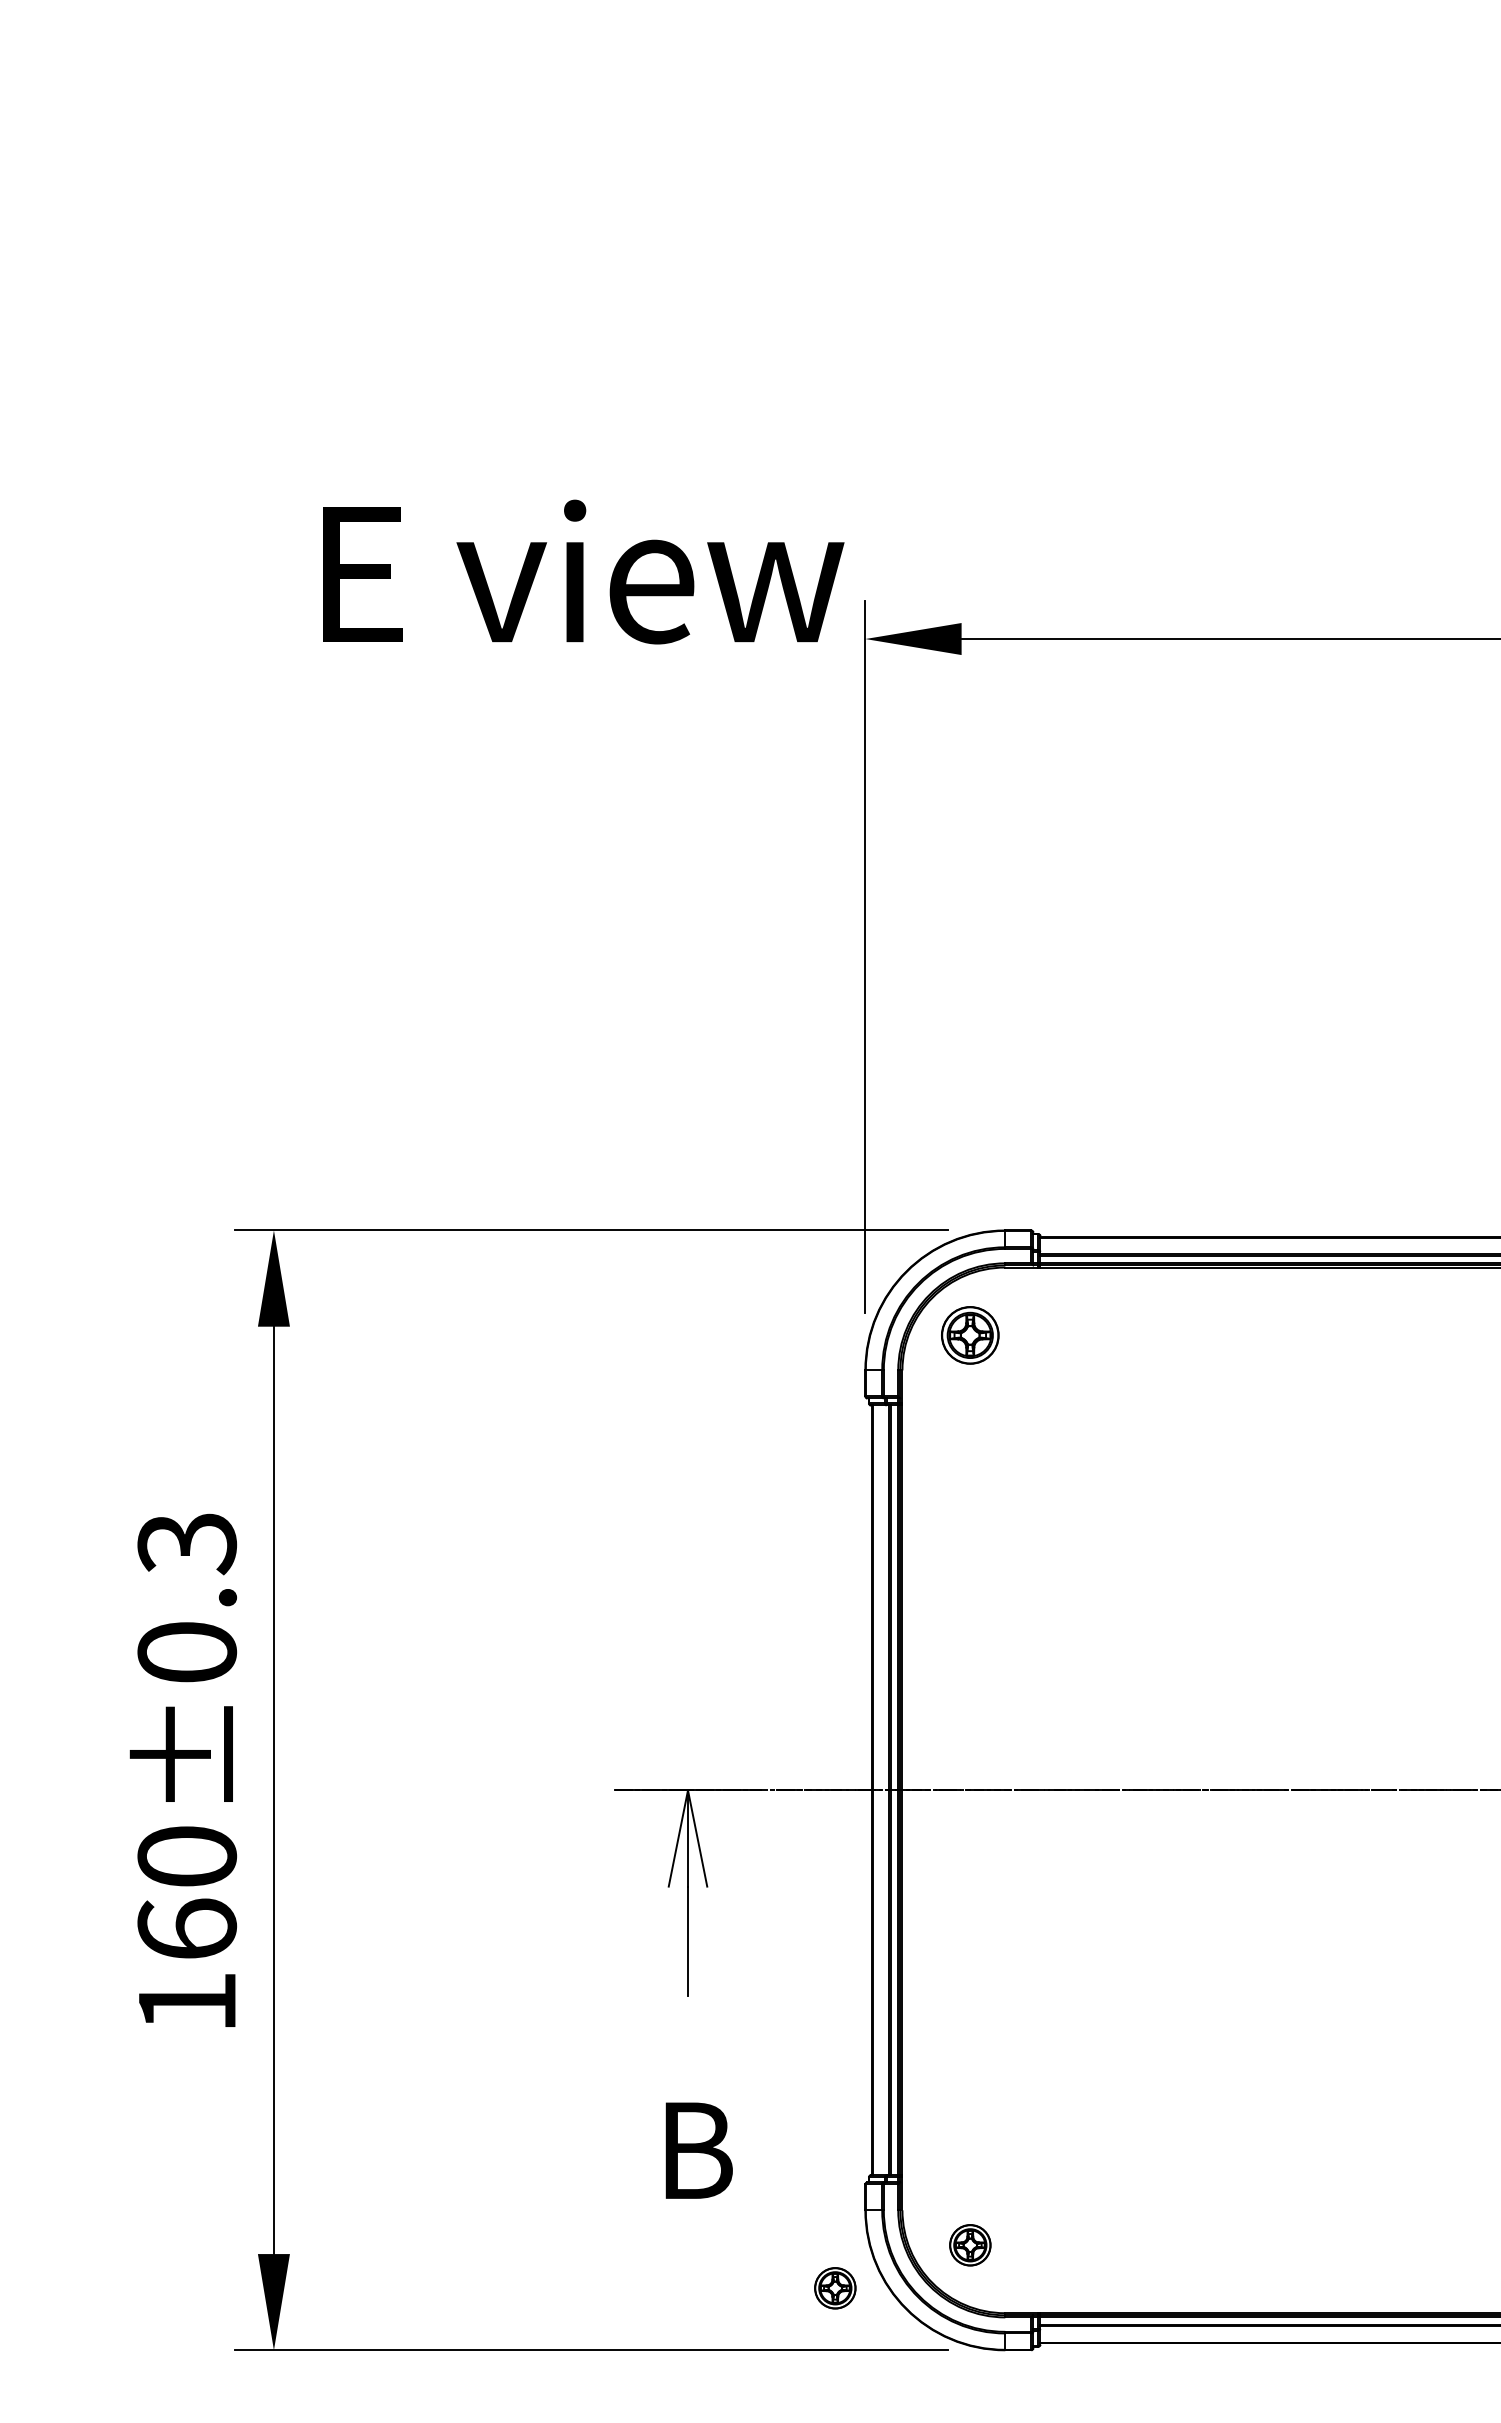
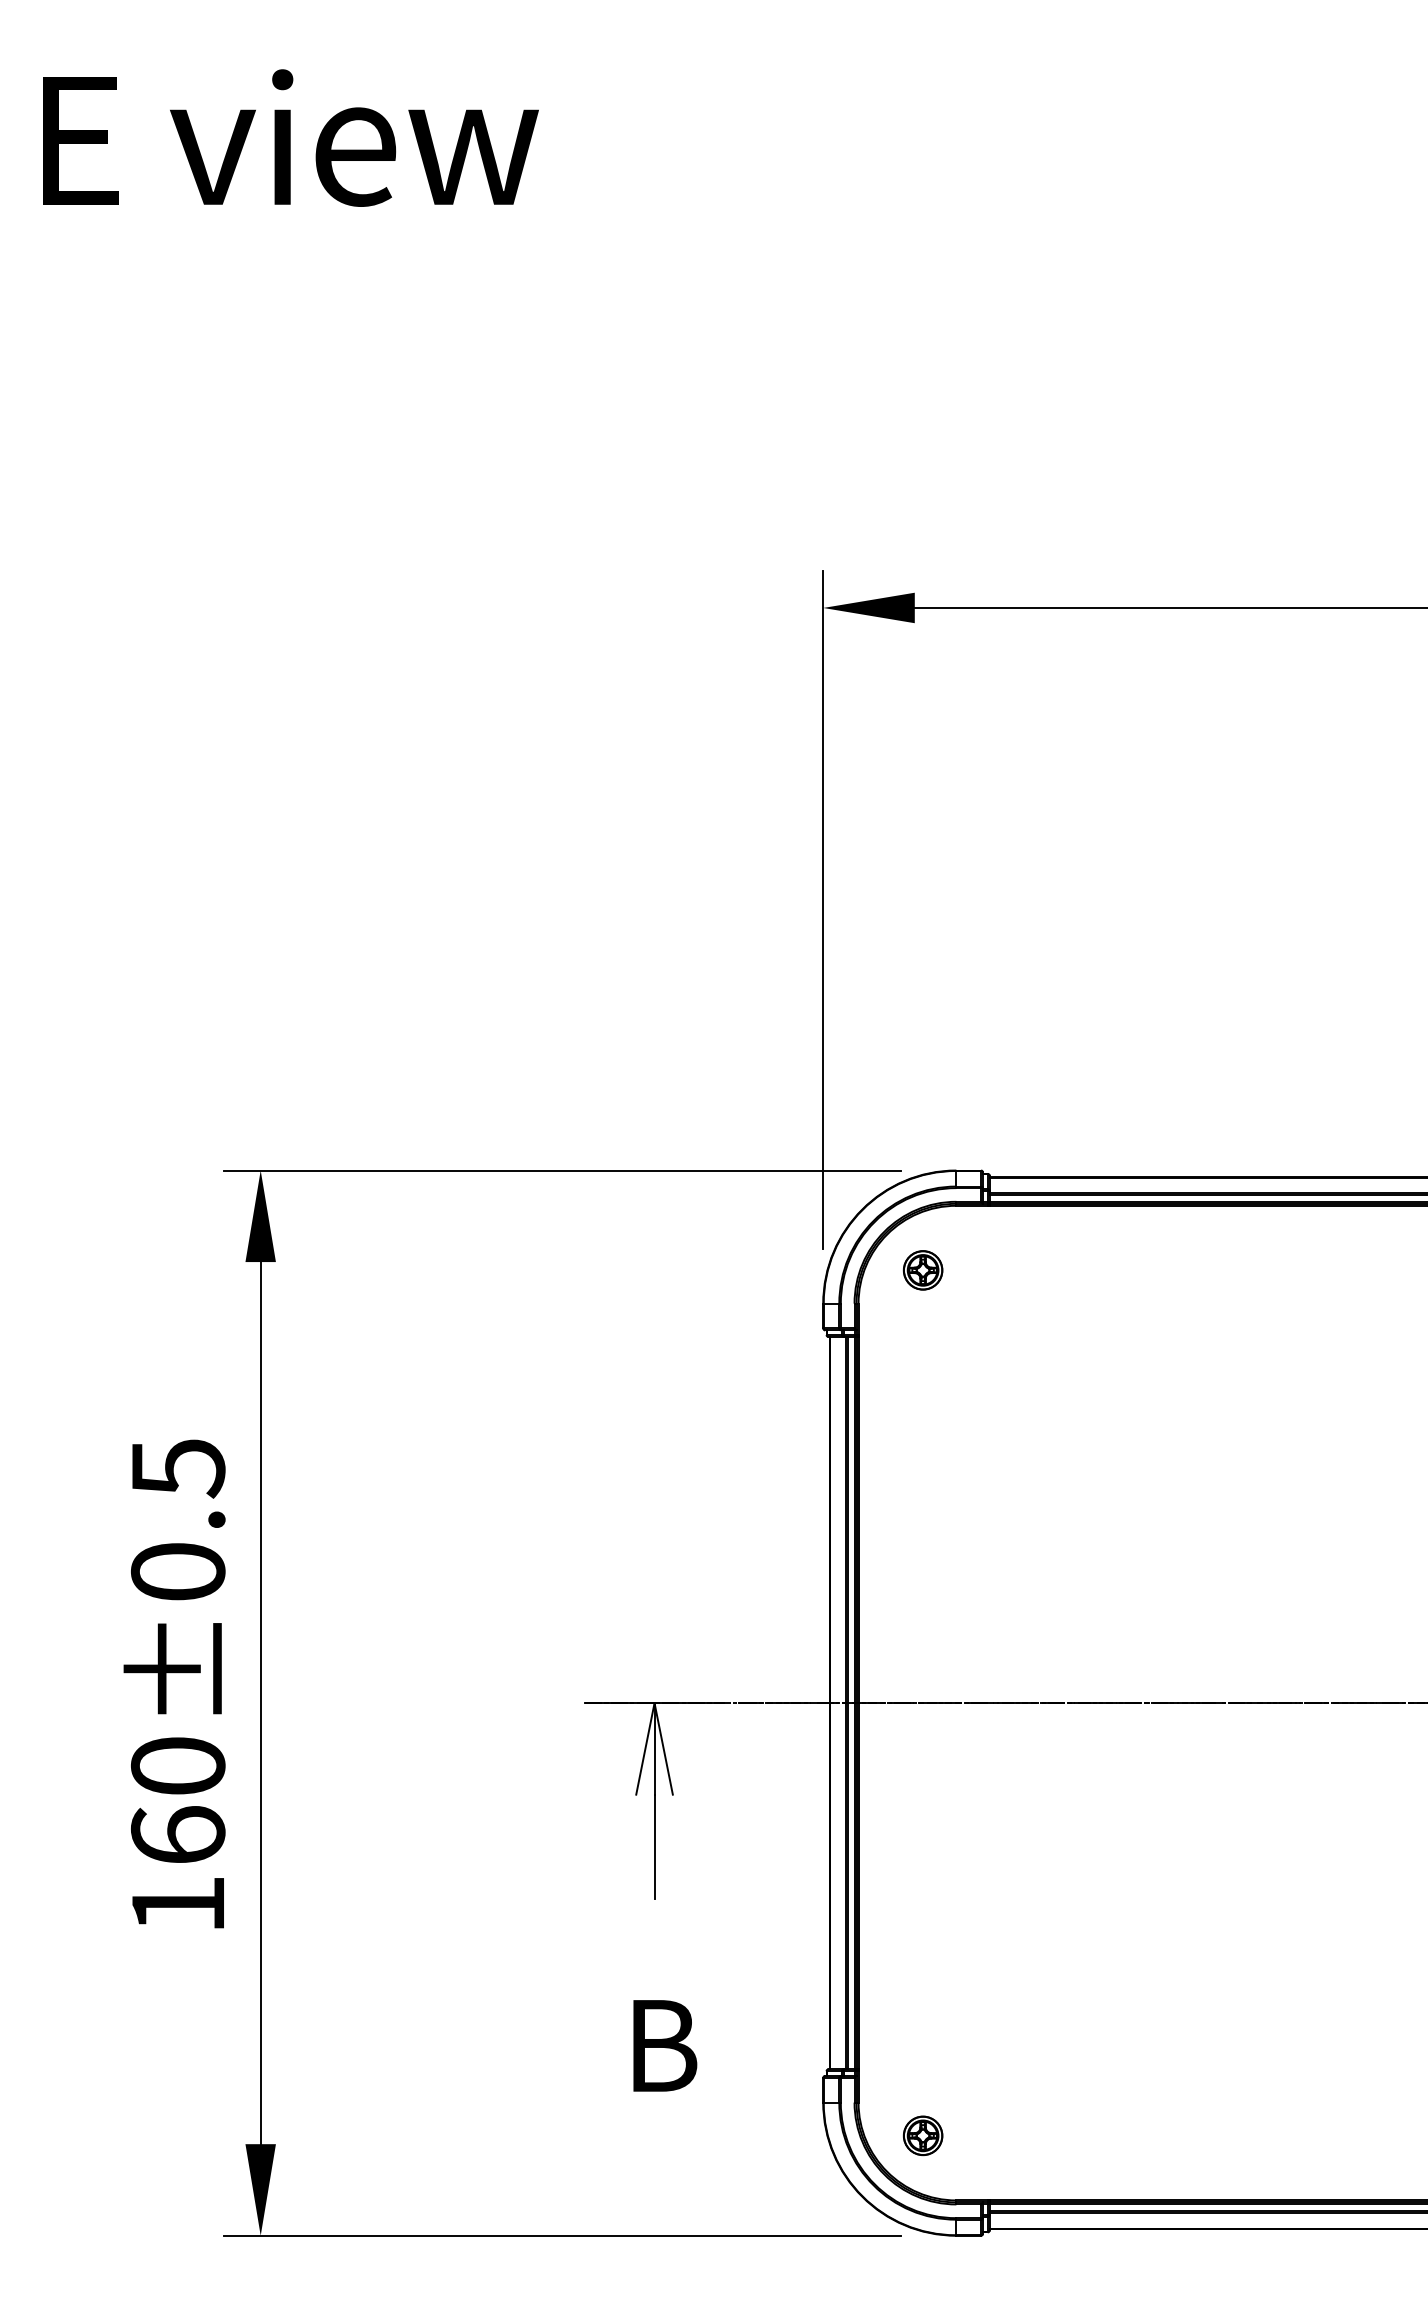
text: (583, 571) -> (290, 137), moved
part: (970, 1335) -> (923, 1270), size x0.71
text: (186, 1544) -> (177, 1469), 160±0.3 -> 160±0.5
part: (835, 2288) -> (794, 2176), removed

